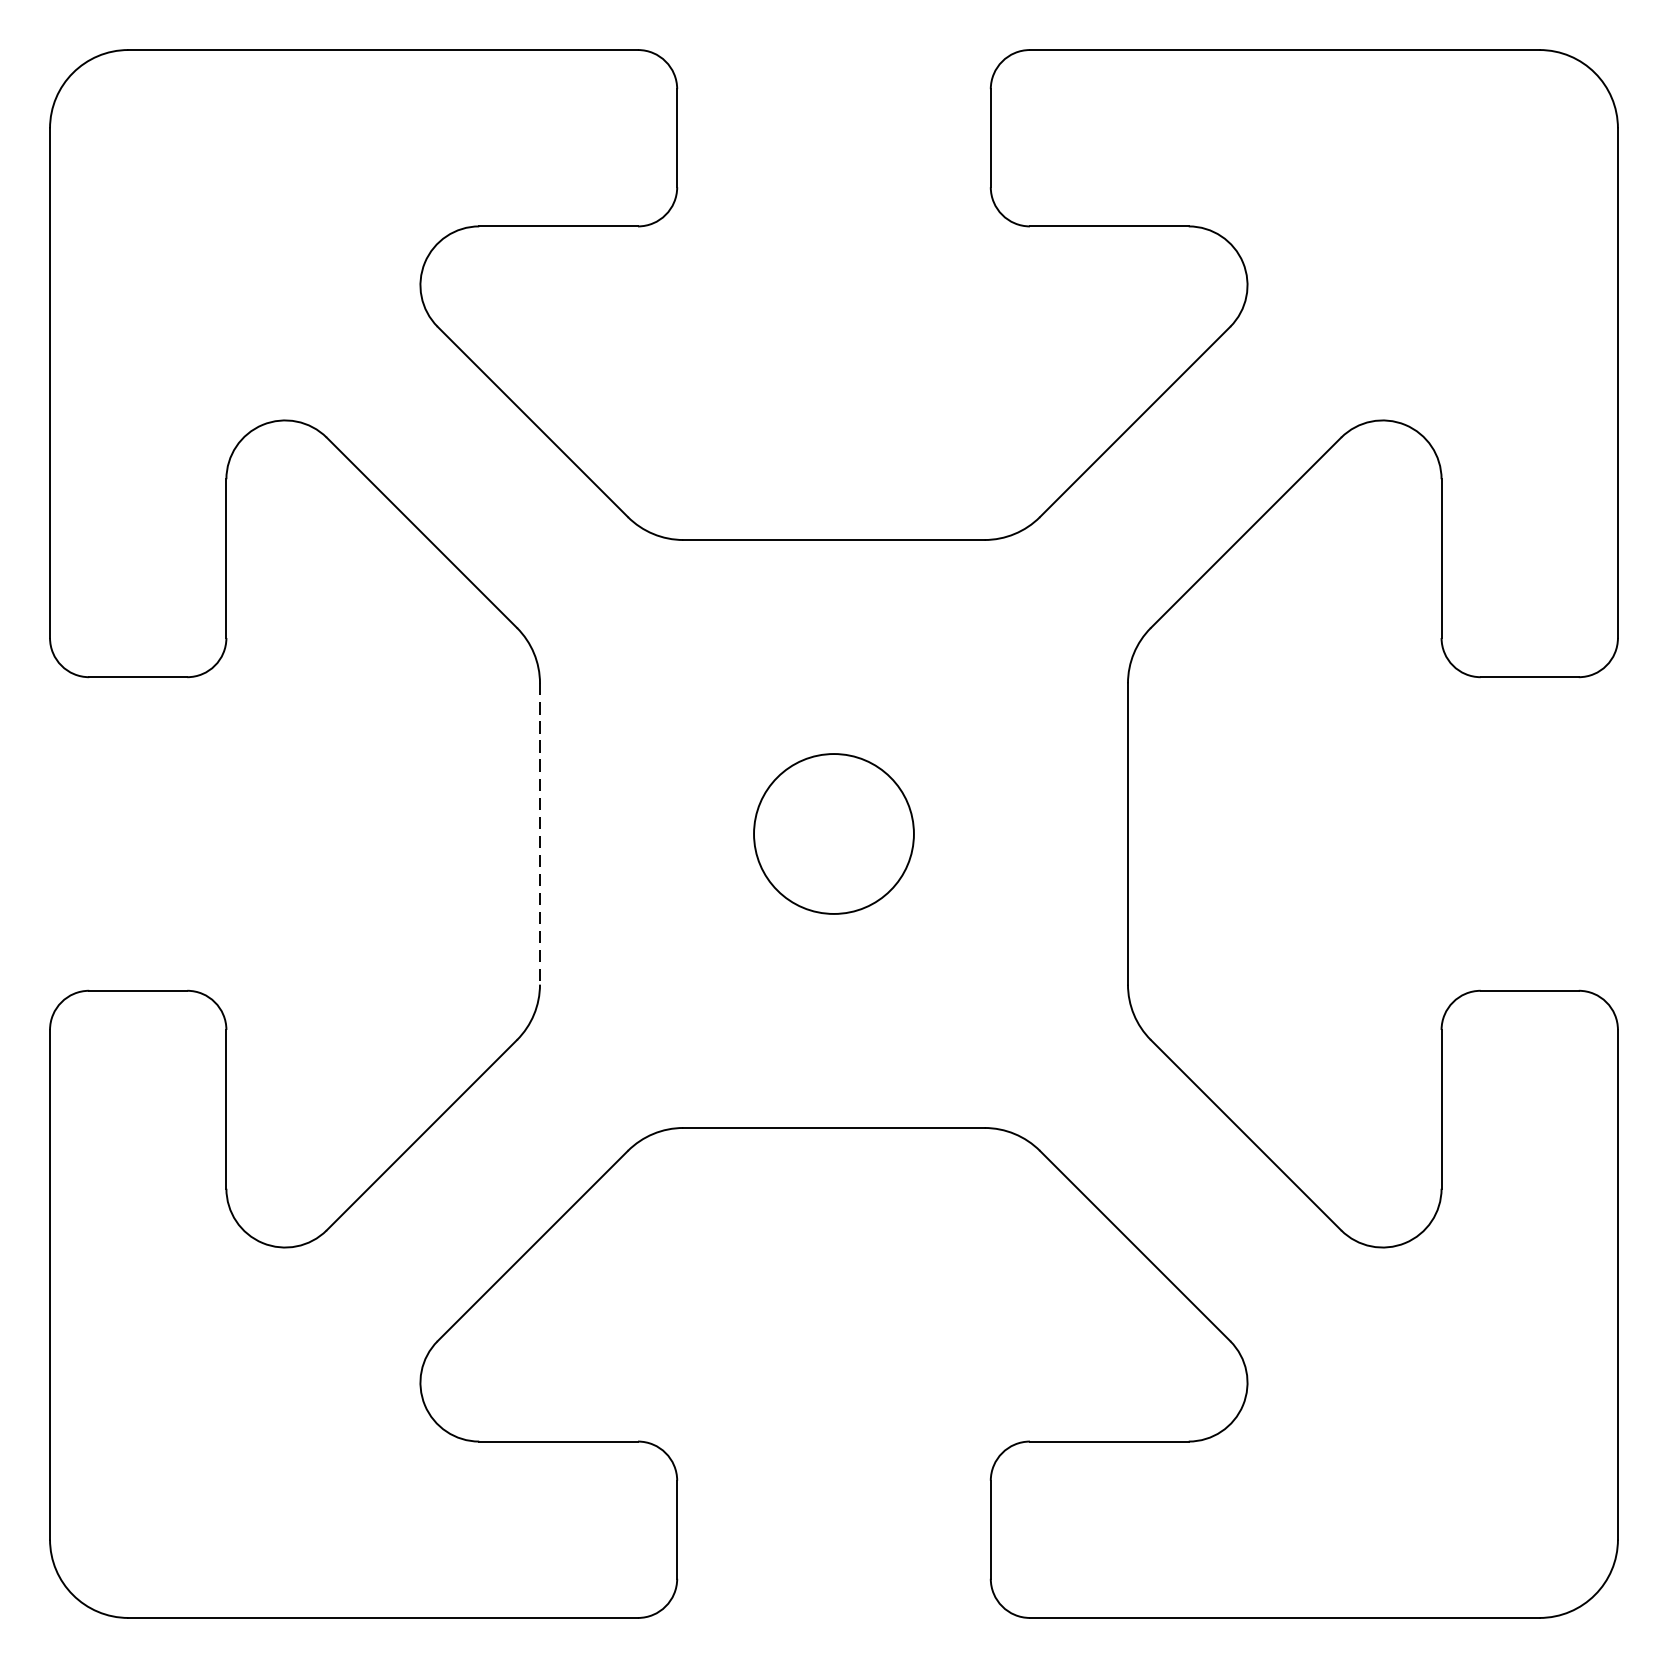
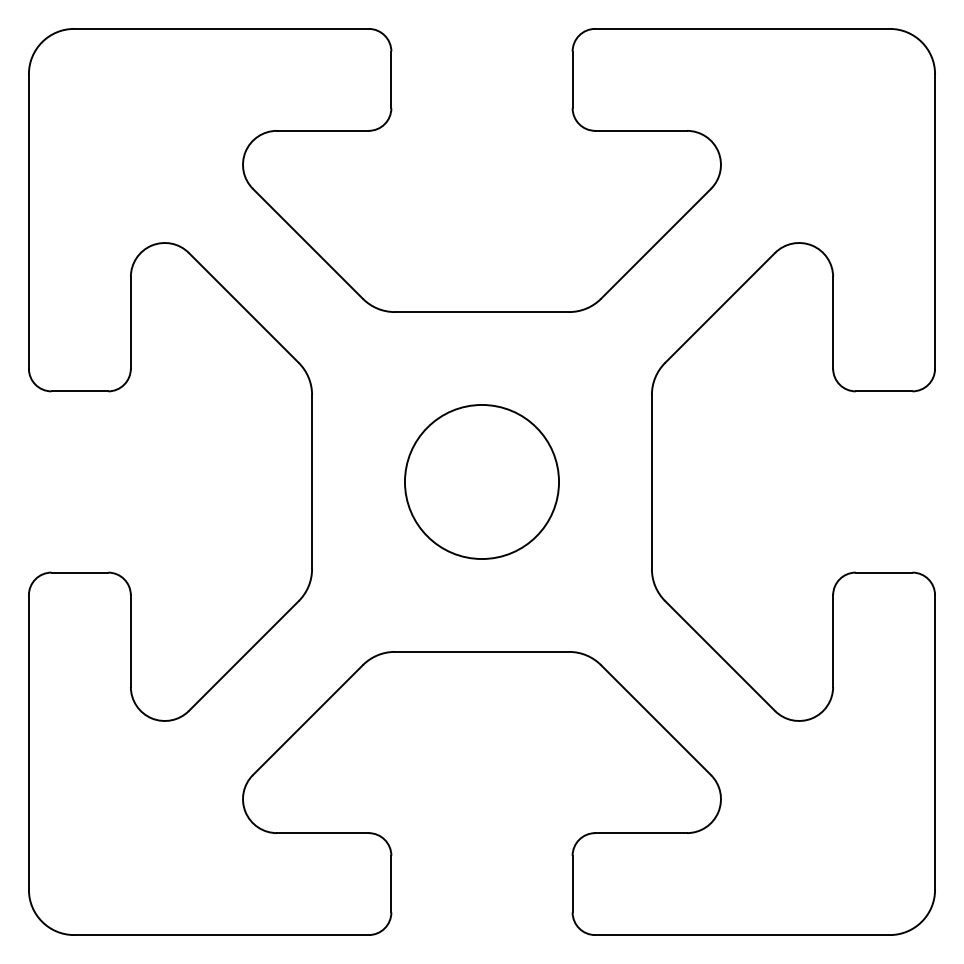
circle: (833, 833) -> (481, 481), size x1.67
line: (540, 834) -> (312, 482), dashed -> solid

